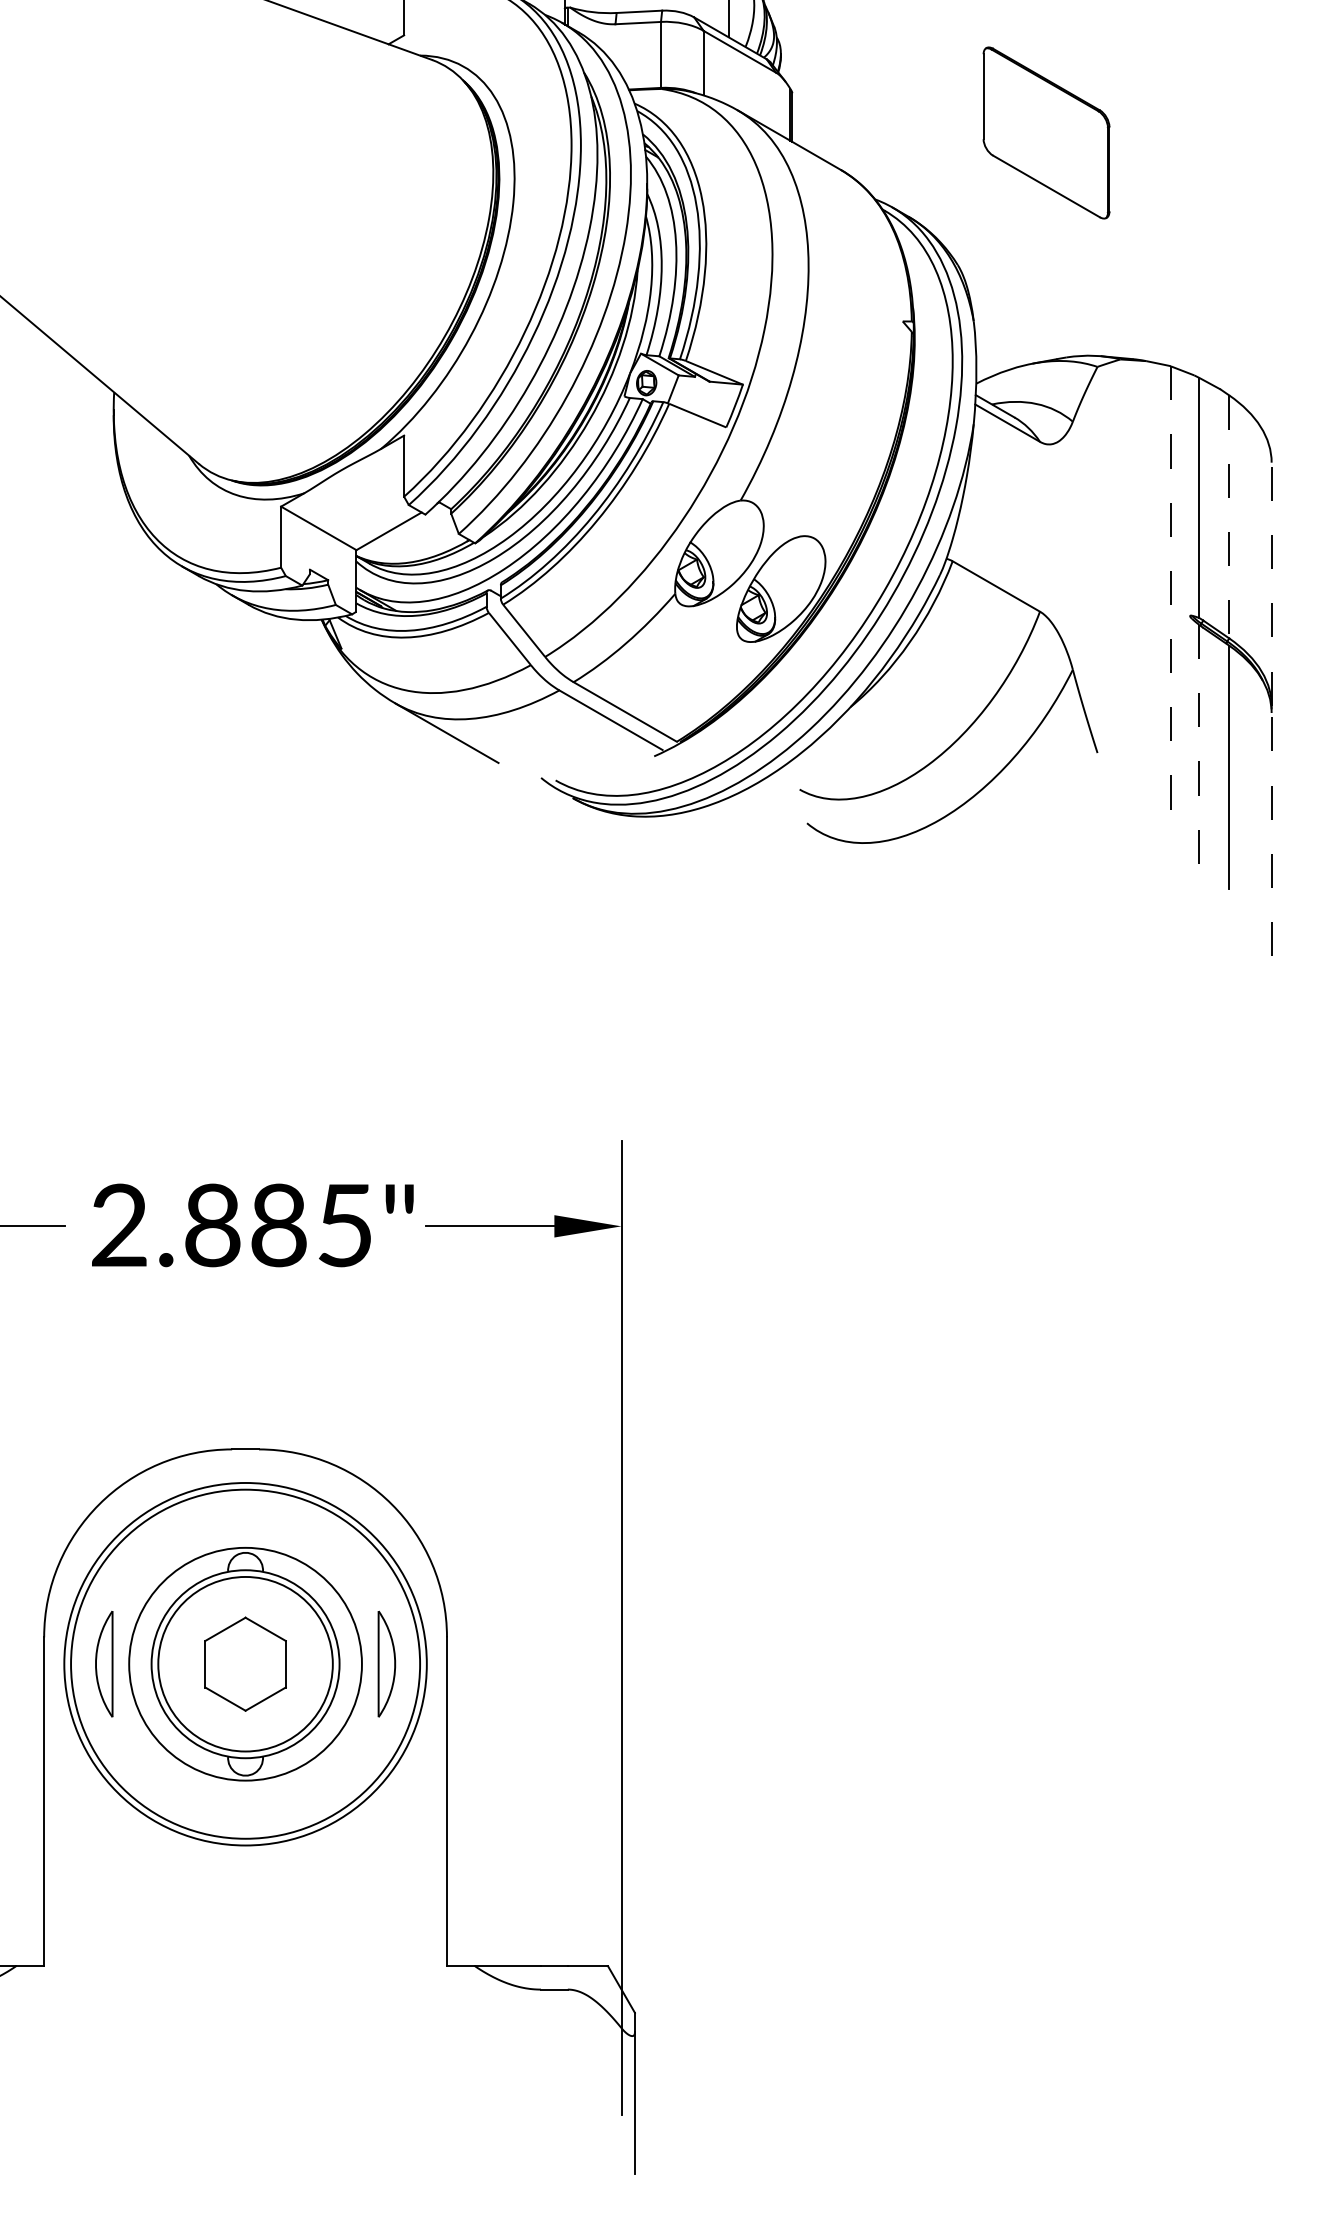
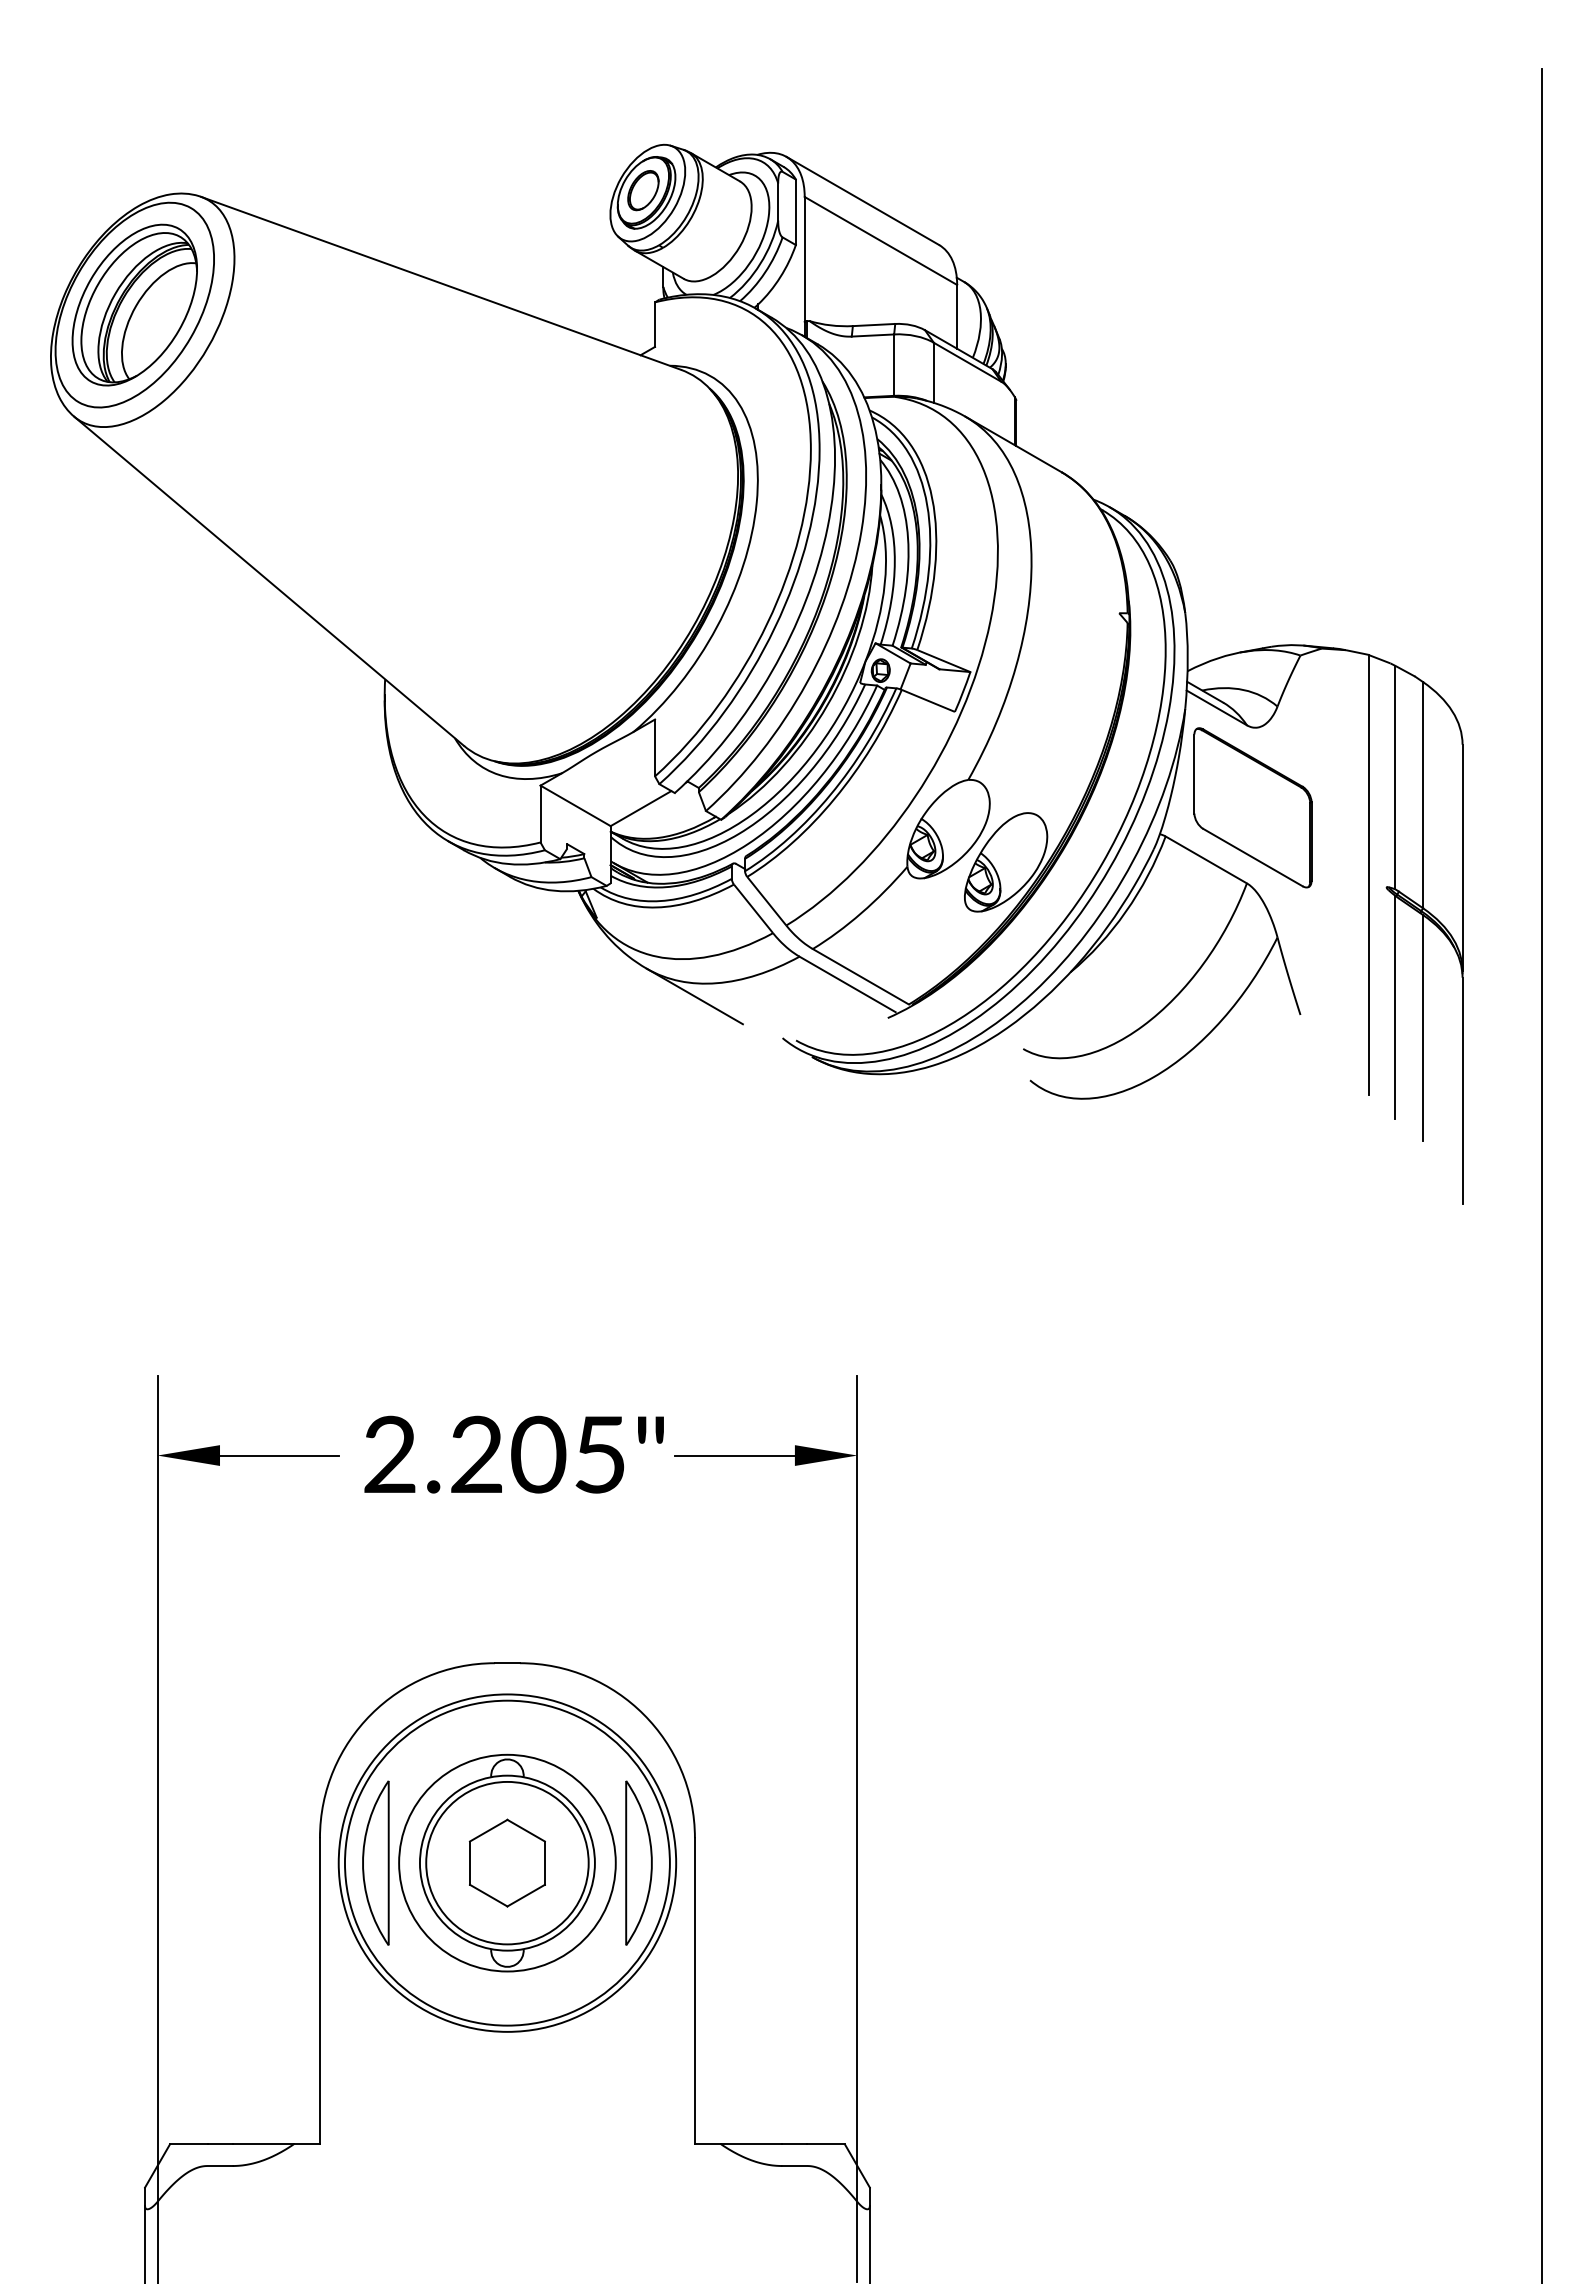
part: (1045, 132) -> (1252, 807), moved
line: (1229, 517) -> (1423, 795), dashed -> solid
line: (1271, 583) -> (1462, 857), dashed -> solid
line: (1170, 602) -> (1368, 874), dashed -> solid
line: (1199, 745) -> (1395, 1007), dashed -> solid
line: (1271, 834) -> (1462, 1090), dashed -> solid
text: (246, 1225) -> (508, 1454), 2.885" -> 2.205"
part: (103, 1663) -> (375, 1862), size x1.67
part: (386, 1663) -> (638, 1862), size x1.67

